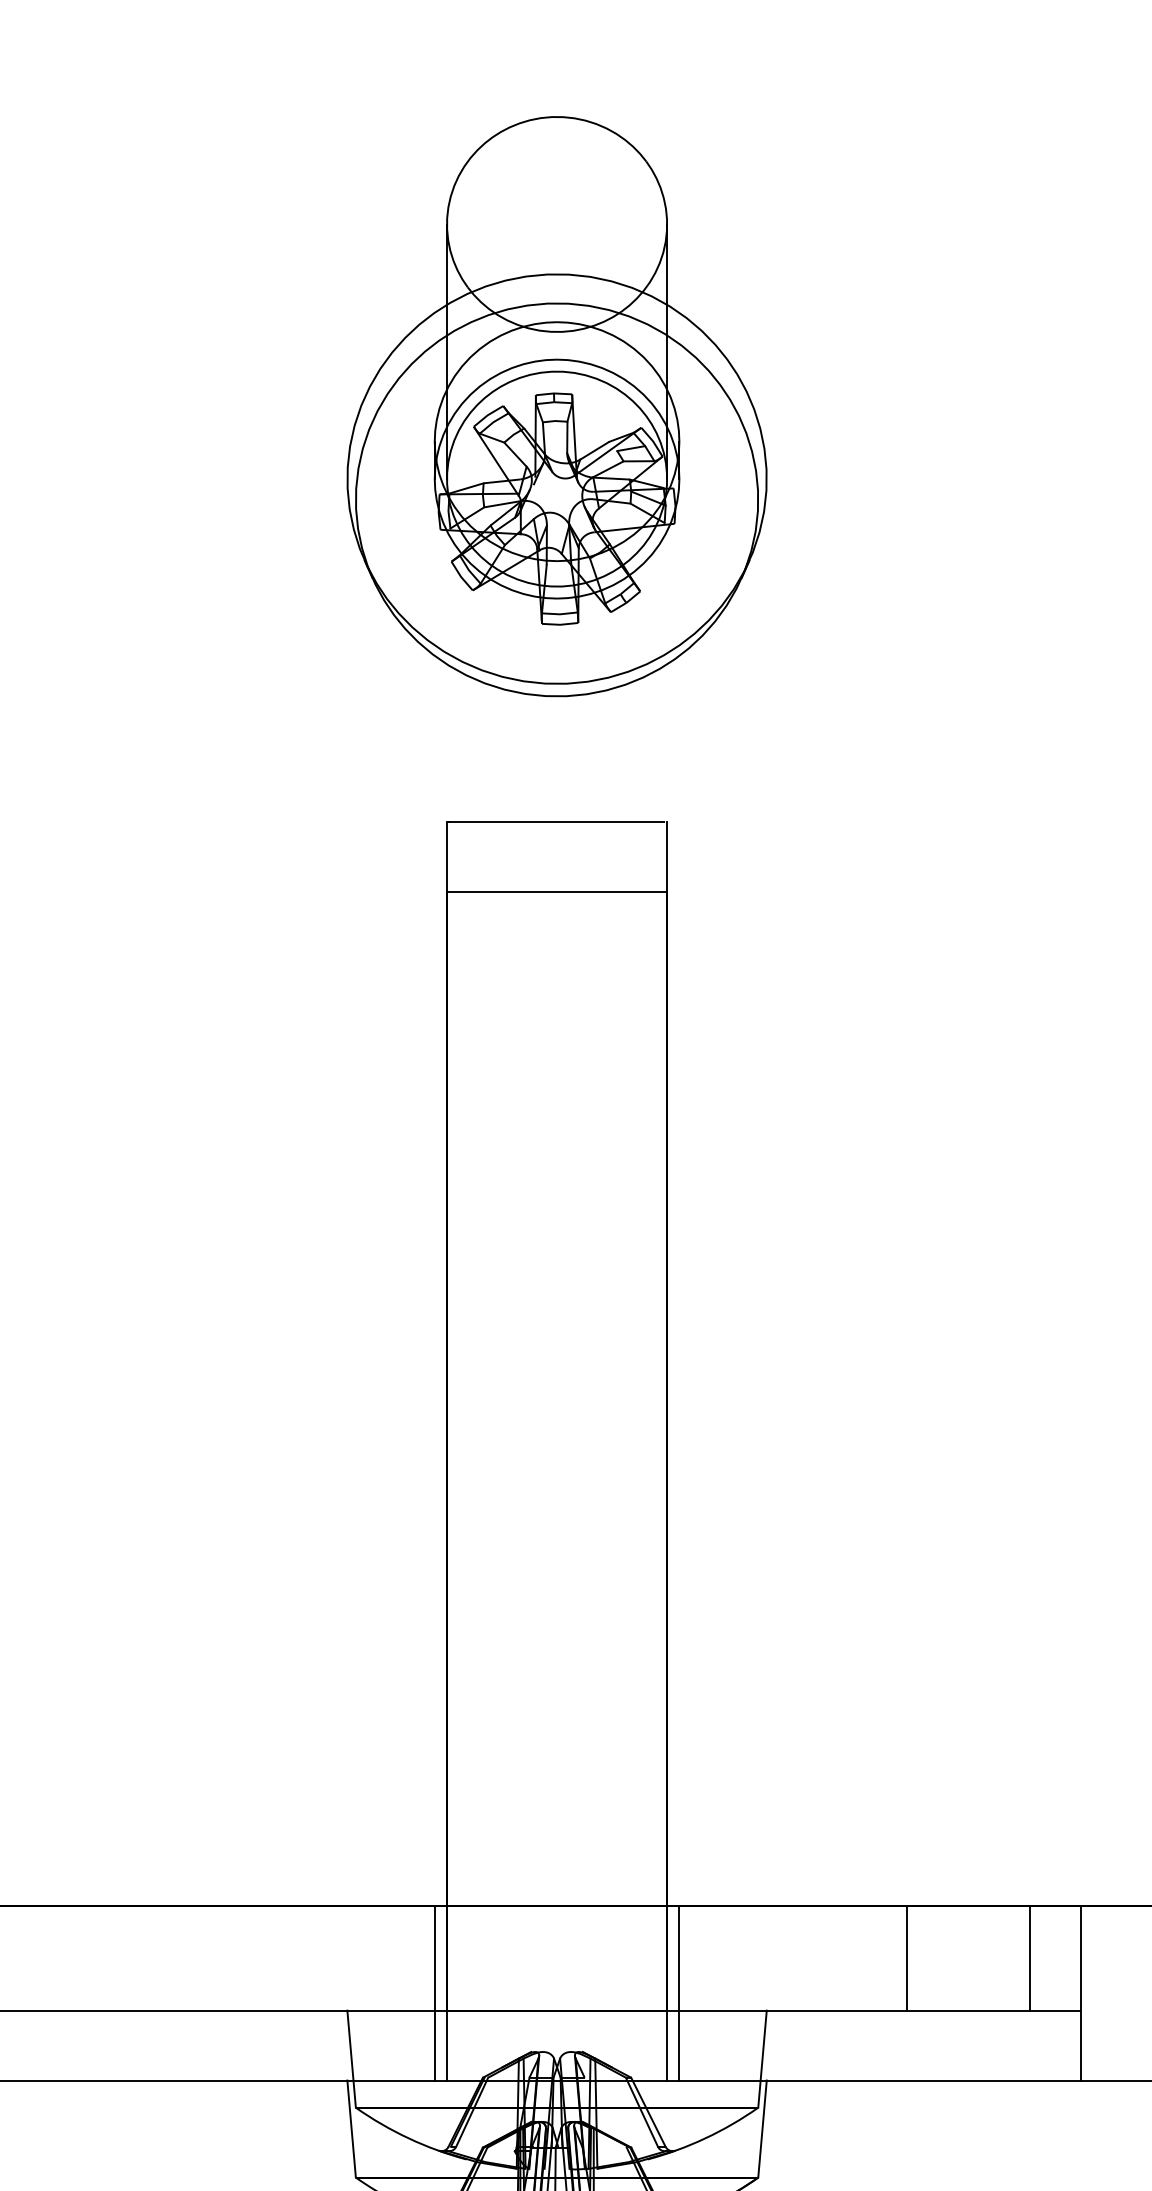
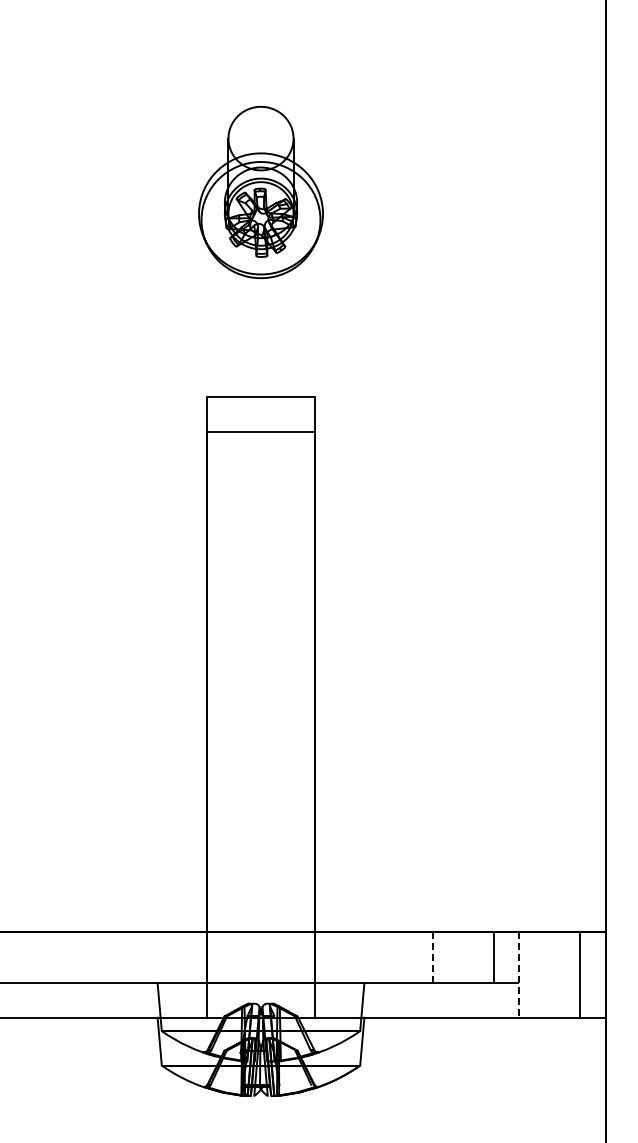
part: (556, 406) -> (260, 192), size x0.6
line: (906, 1958) -> (433, 957), solid -> dashed
line: (434, 1992) -> (200, 974), removed
line: (679, 1992) -> (321, 974), removed
line: (1081, 1994) -> (519, 975), solid -> dashed

